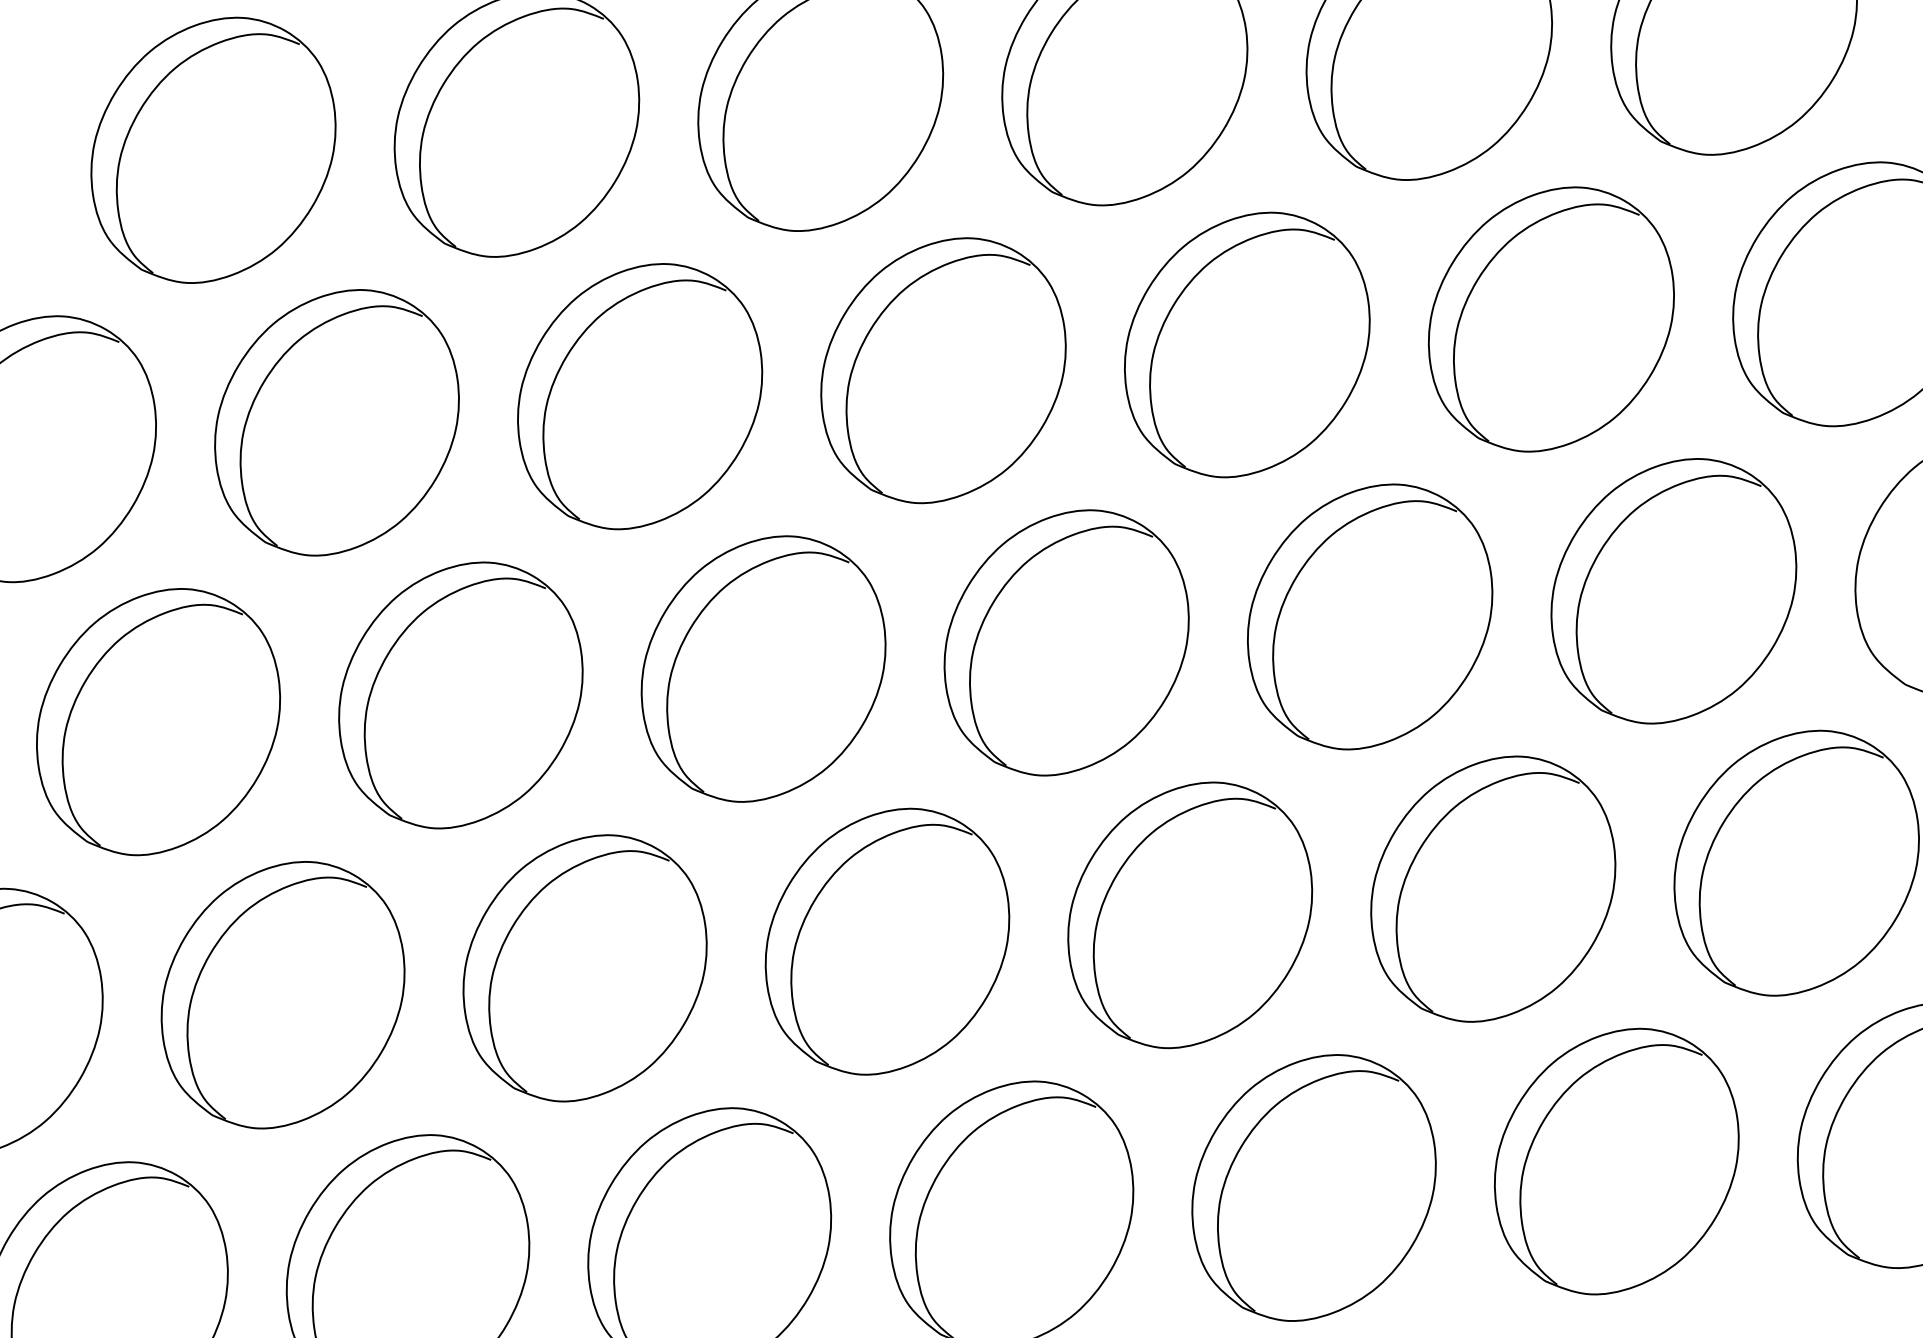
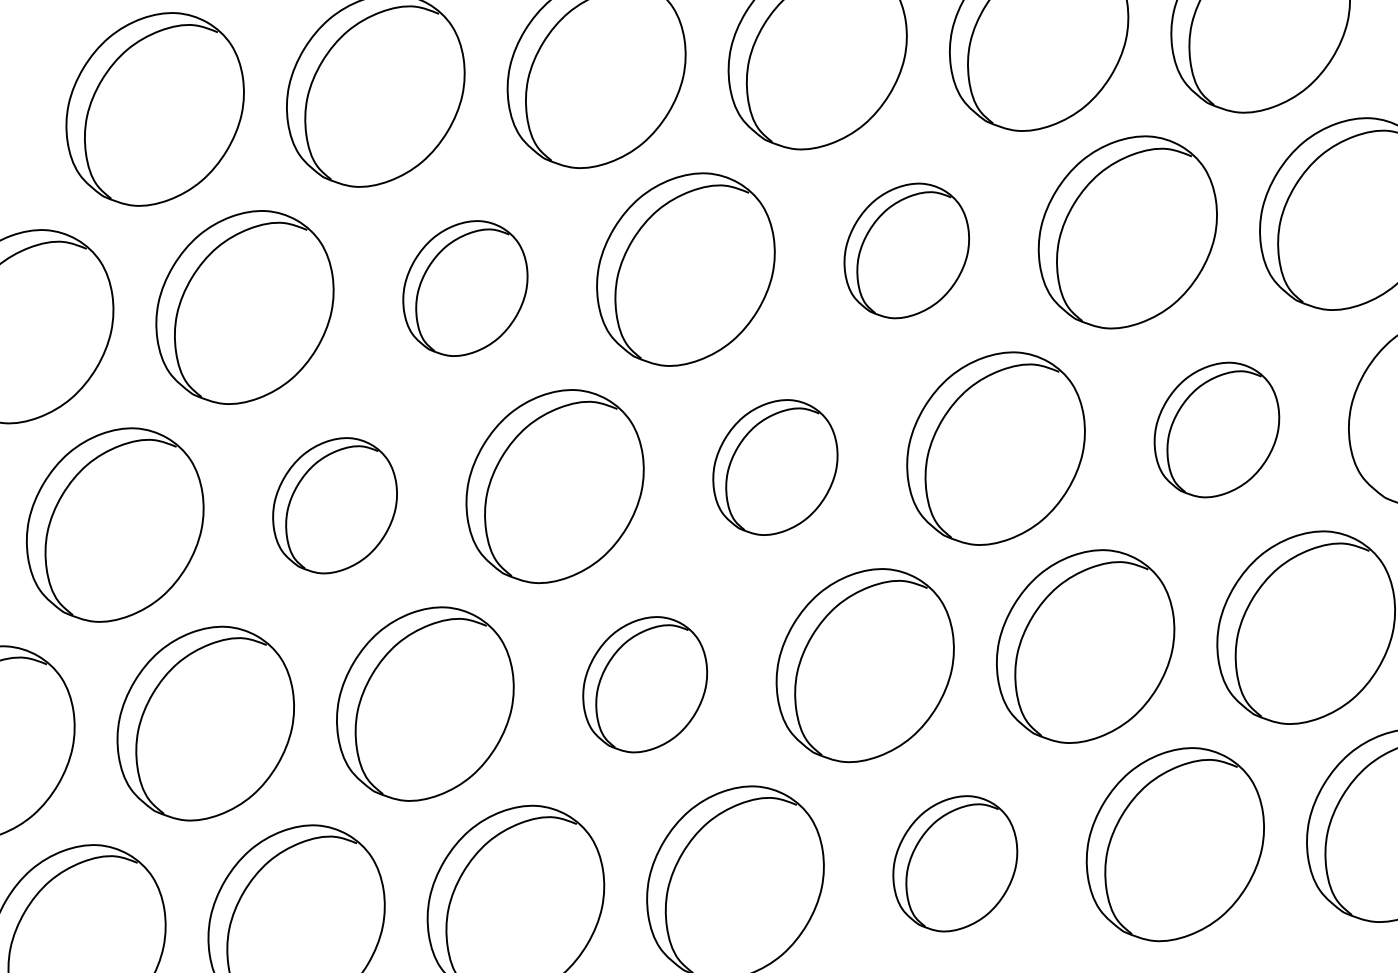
part: (1247, 344) -> (906, 250), size x0.7
part: (640, 396) -> (465, 288), size x0.7
part: (1673, 591) -> (1216, 430), size x0.7
part: (1066, 642) -> (775, 467), size x0.7
part: (460, 695) -> (334, 505), size x0.7
part: (887, 941) -> (645, 684), size x0.7
part: (1313, 1187) -> (954, 863), size x0.7

